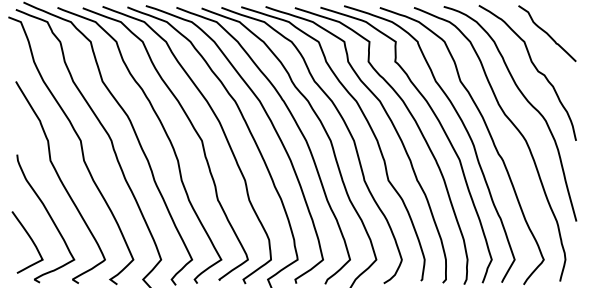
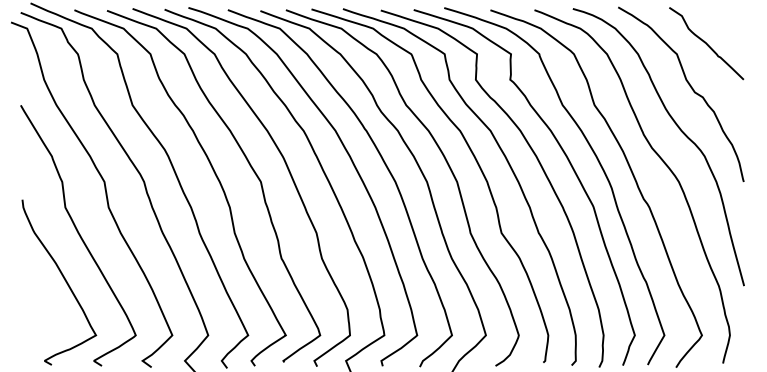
curve: (31, 241) -> (40, 311), removed

